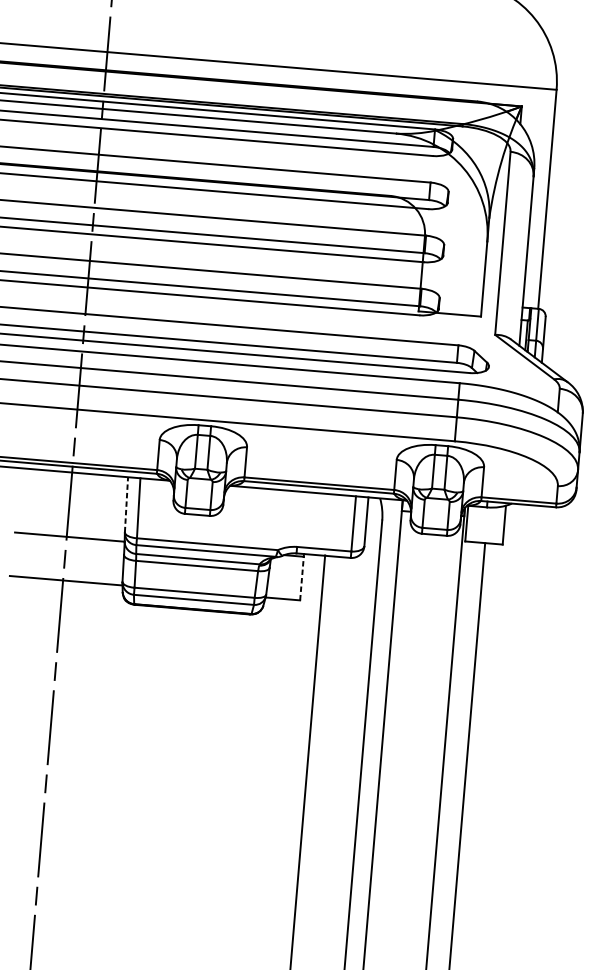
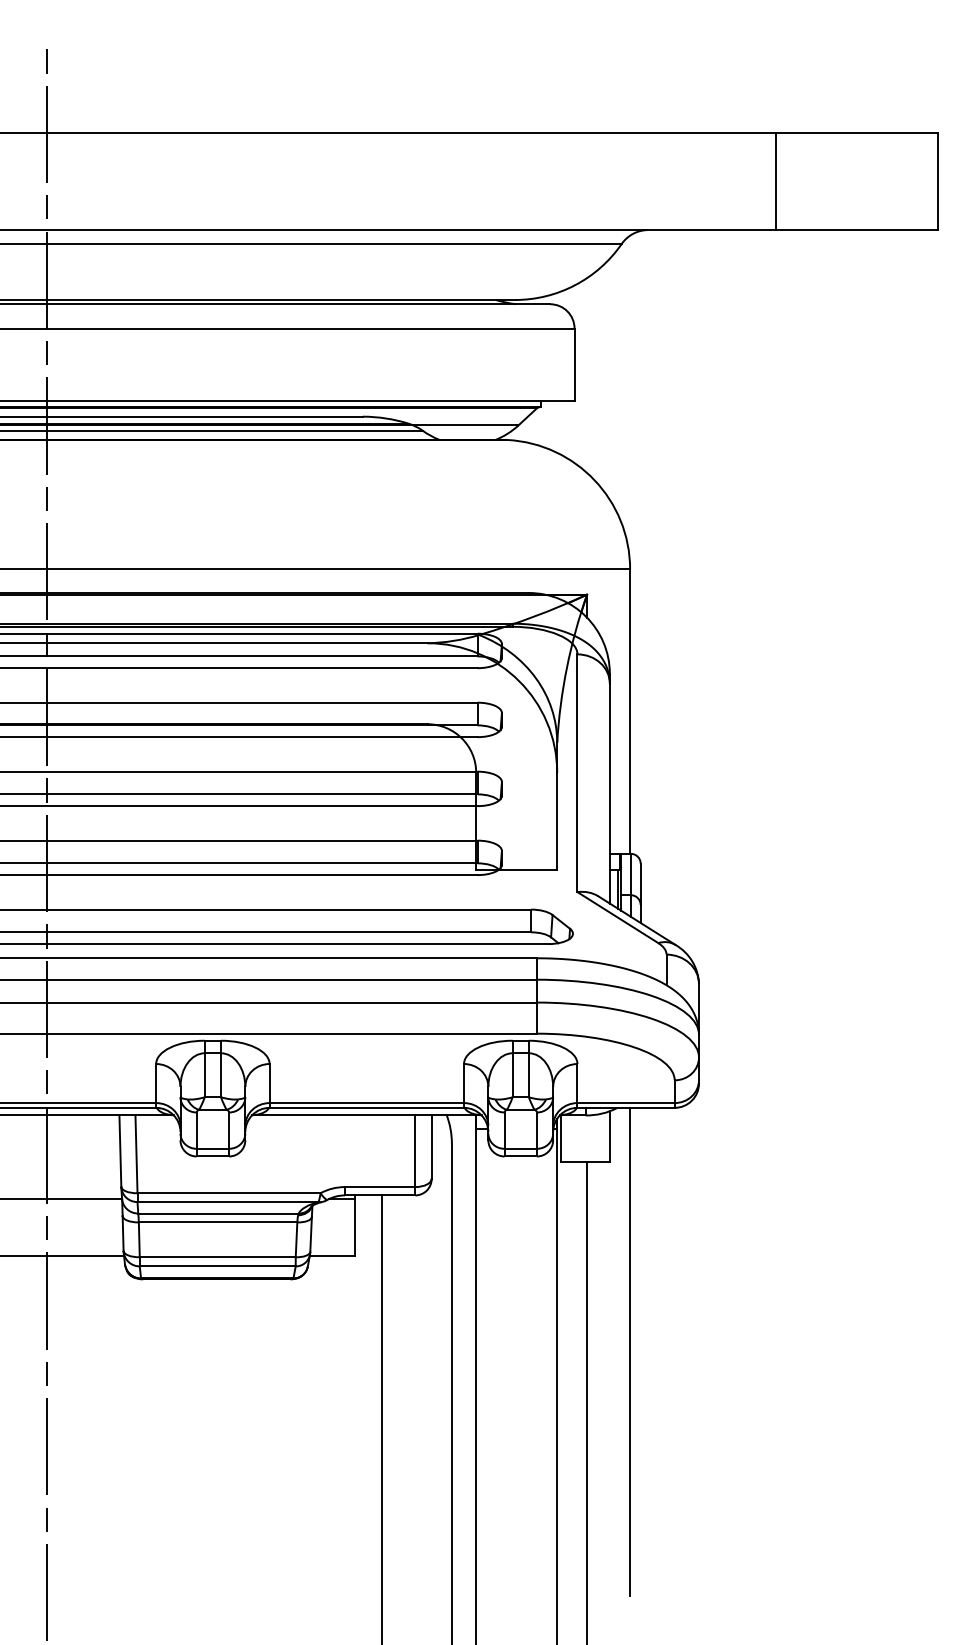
line: (126, 505) -> (120, 1151), dashed -> solid
line: (301, 577) -> (354, 1226), dashed -> solid
line: (506, 692) -> (630, 1351), added

